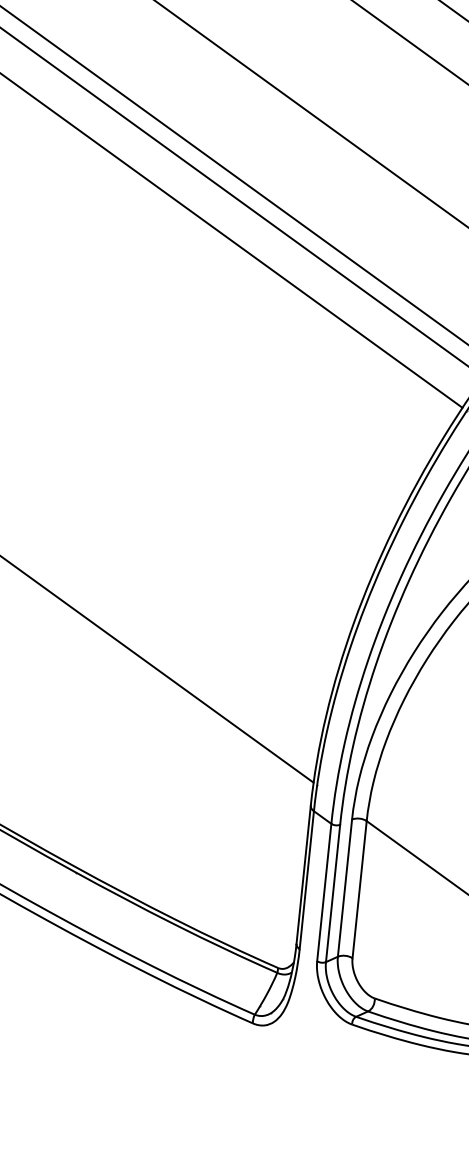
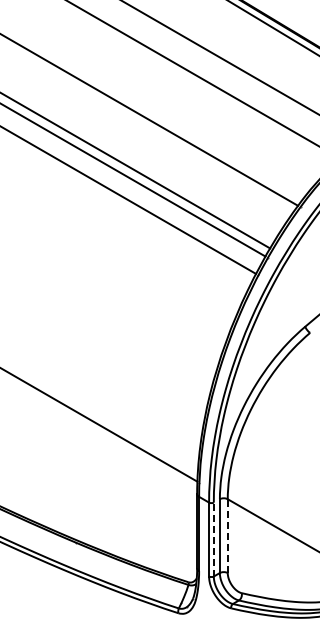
line: (359, 890) -> (227, 536), solid -> dashed
line: (332, 893) -> (213, 539), solid -> dashed

